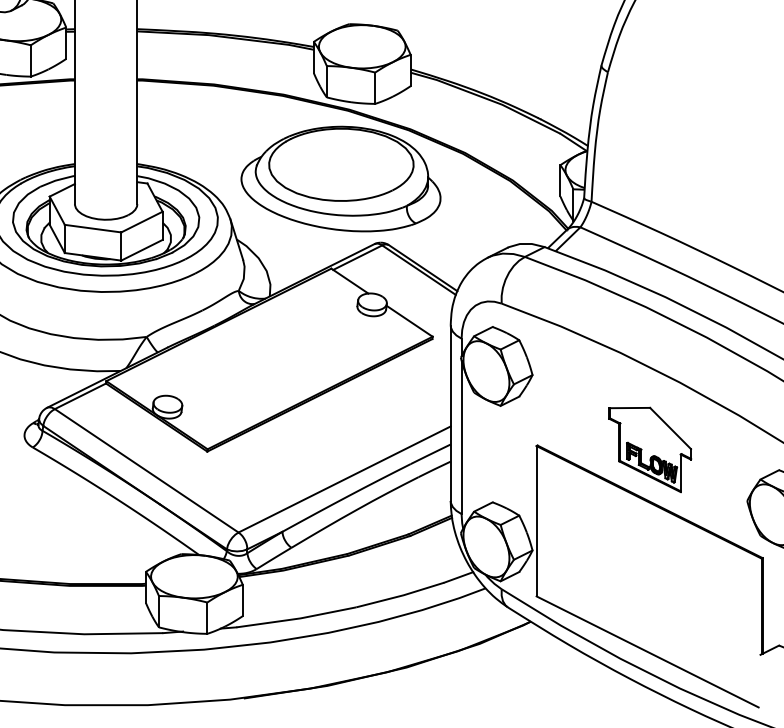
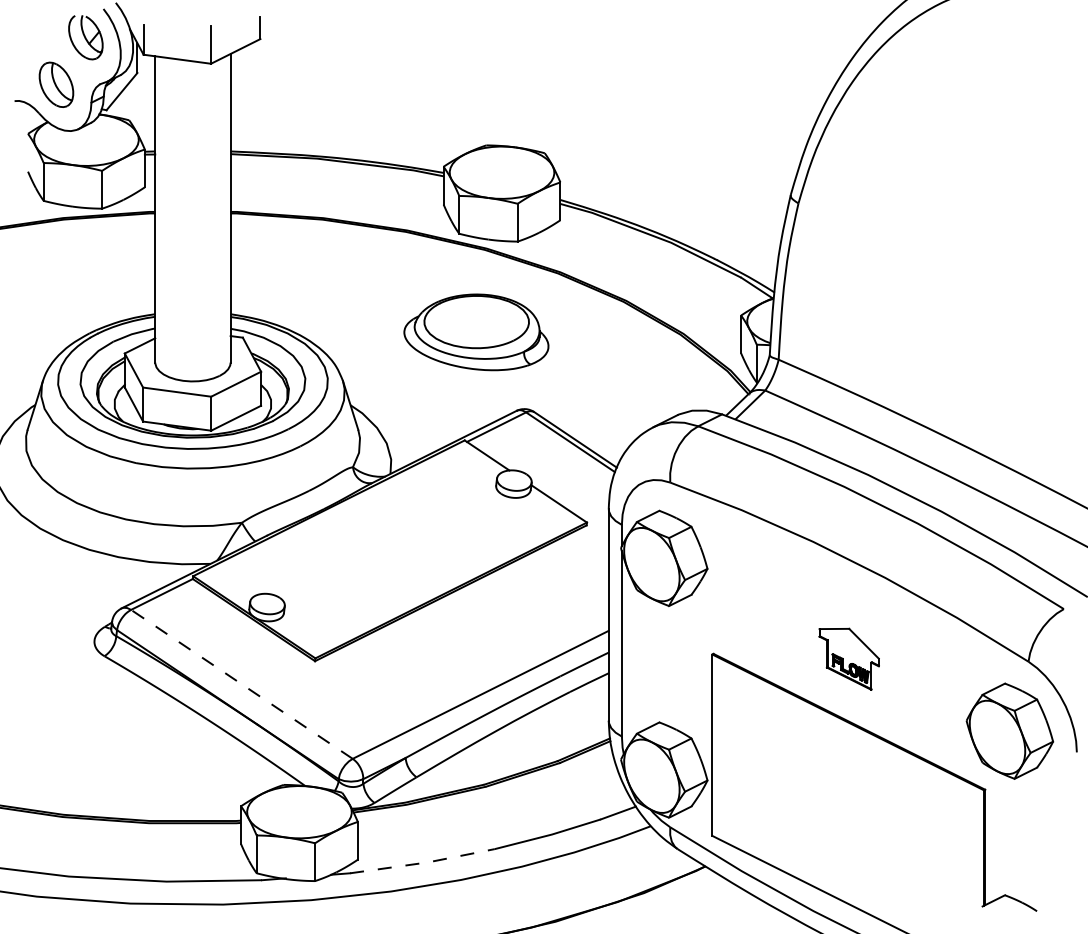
part: (341, 179) -> (476, 332), size x0.6
part: (649, 450) -> (848, 659), size x0.6
line: (146, 470) -> (241, 684), solid -> dashed
line: (297, 618) -> (423, 862), solid -> dashed

